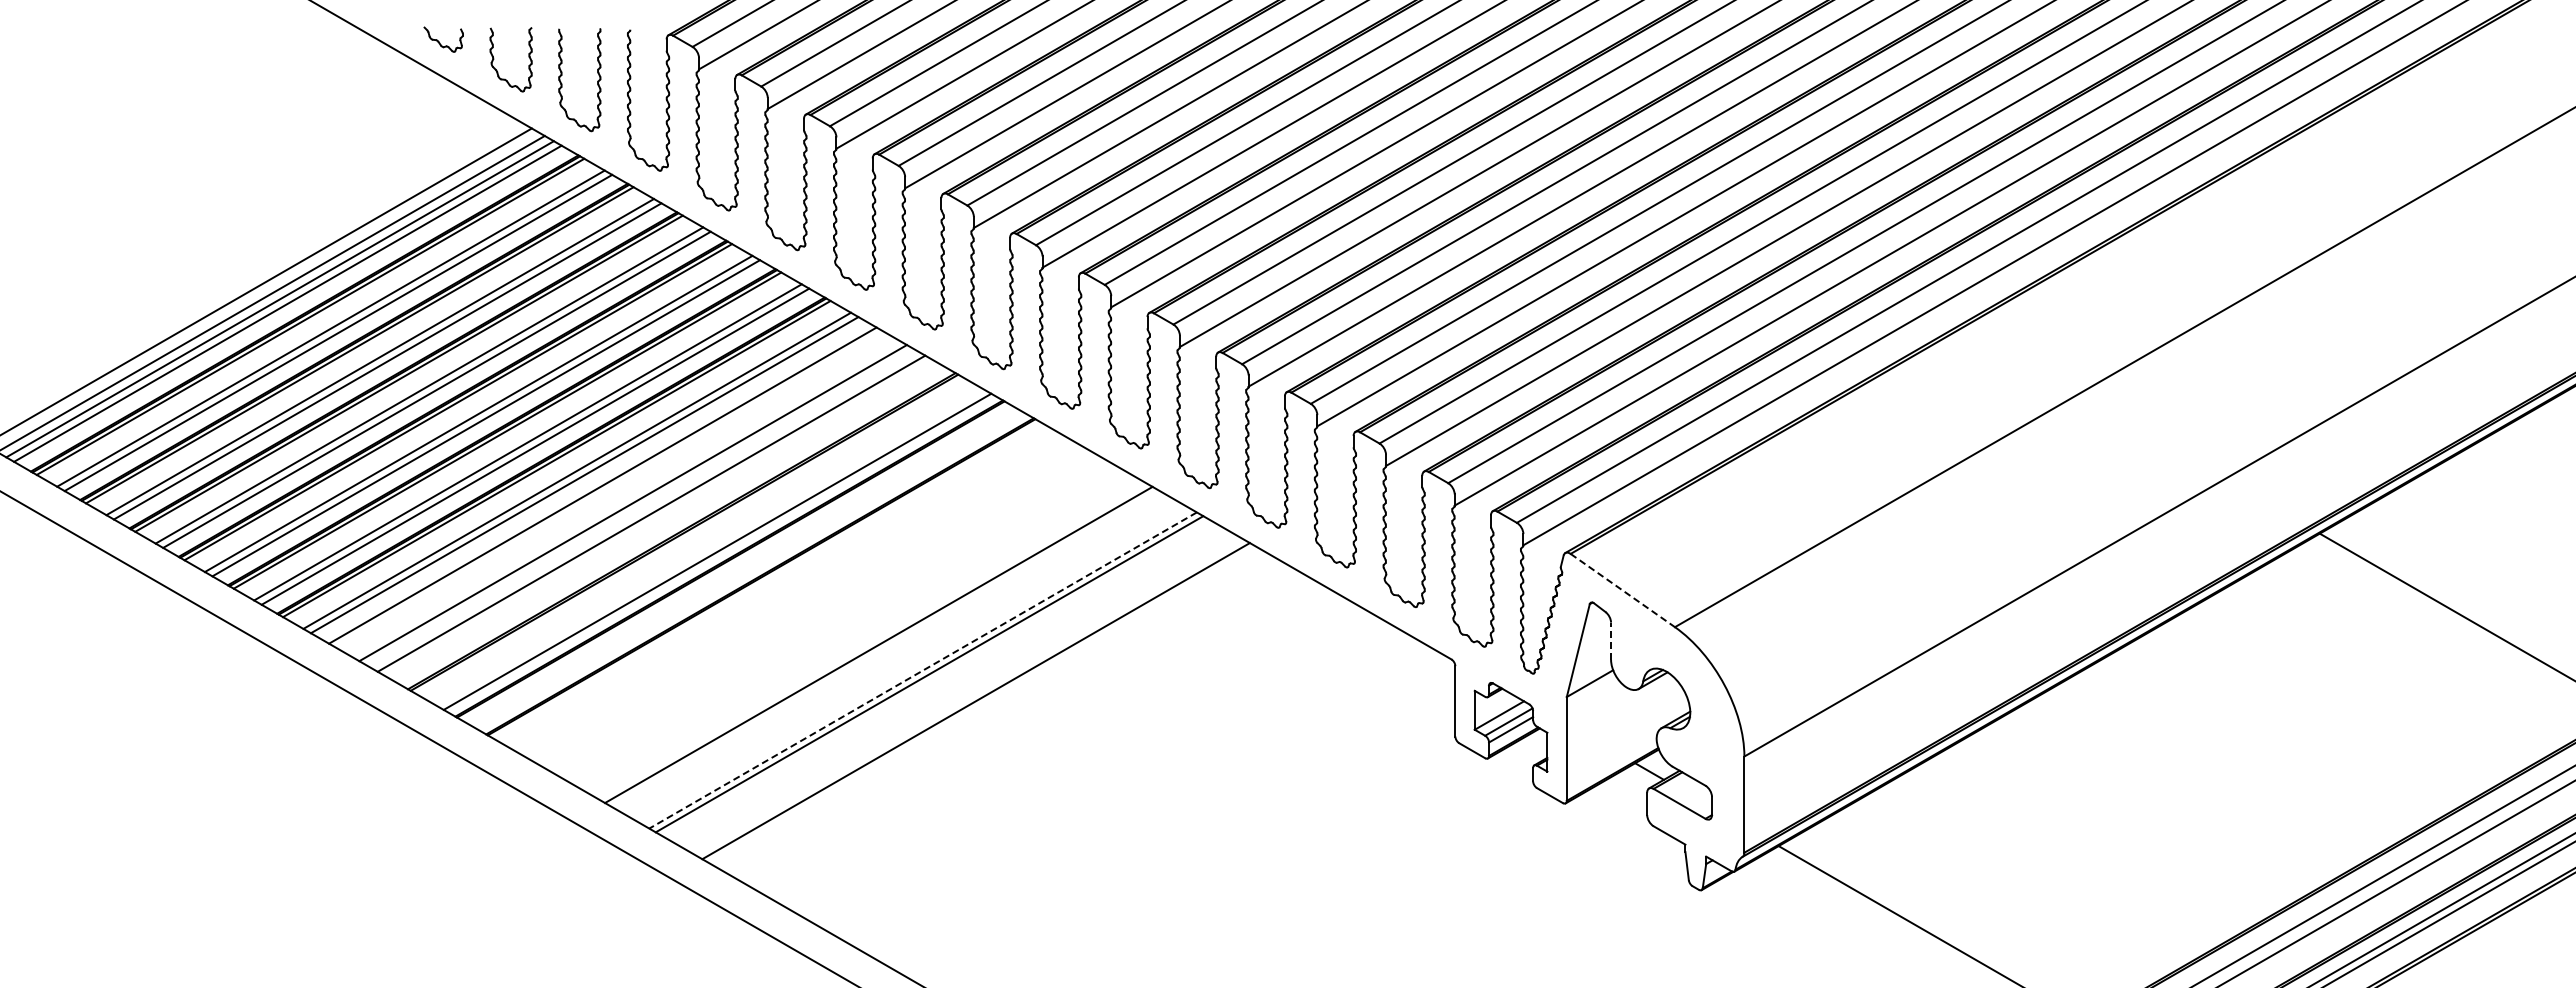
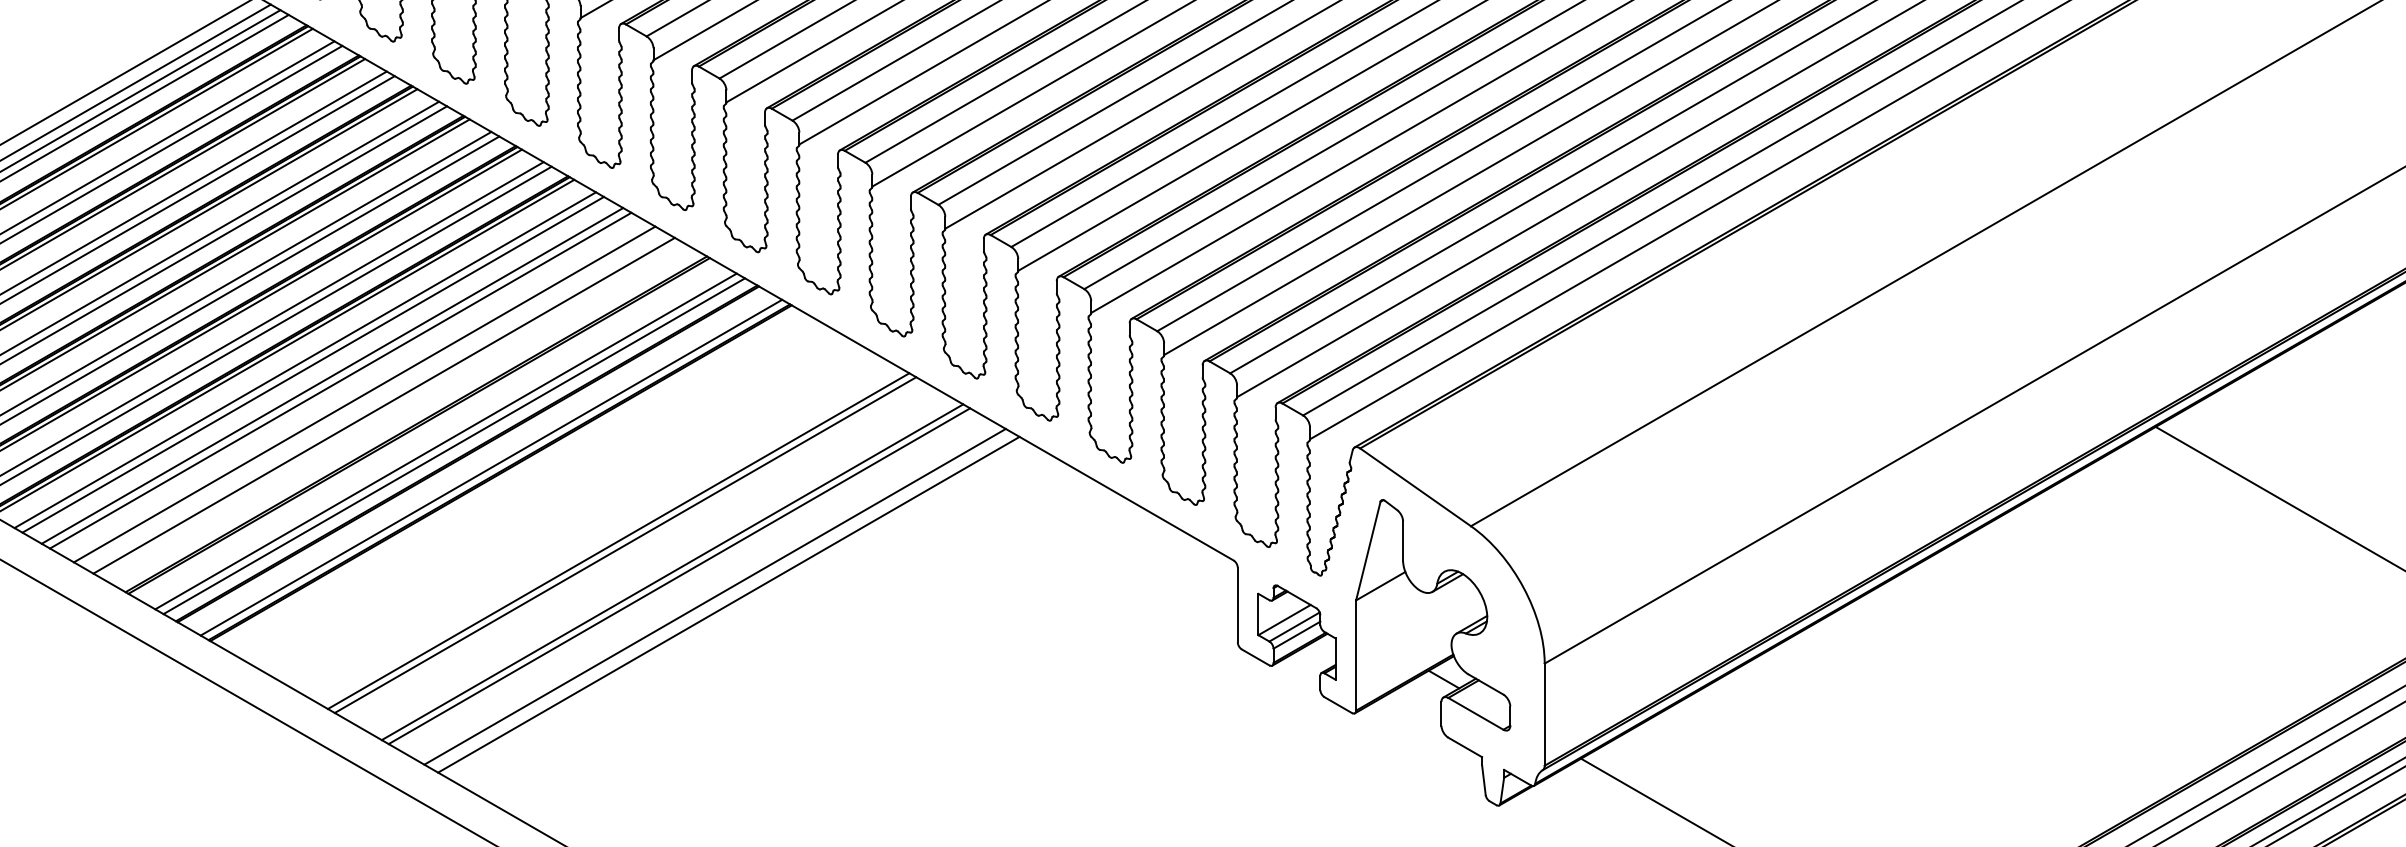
line: (610, 490) -> (340, 381), added
line: (709, 547) -> (445, 441), added
line: (752, 571) -> (491, 467), added
line: (1622, 590) -> (1415, 487), dashed -> solid
line: (872, 641) -> (618, 541), added
line: (1611, 641) -> (1403, 541), dashed -> solid
line: (922, 670) -> (671, 572), dashed -> solid
line: (962, 693) -> (714, 596), added

